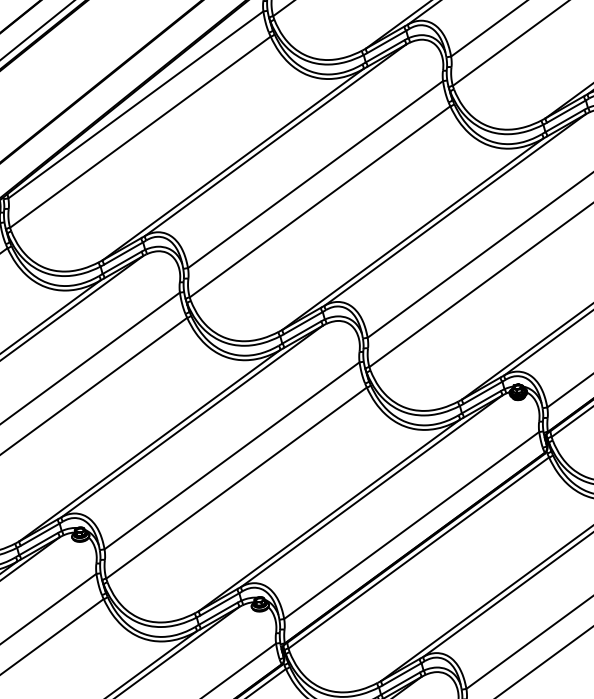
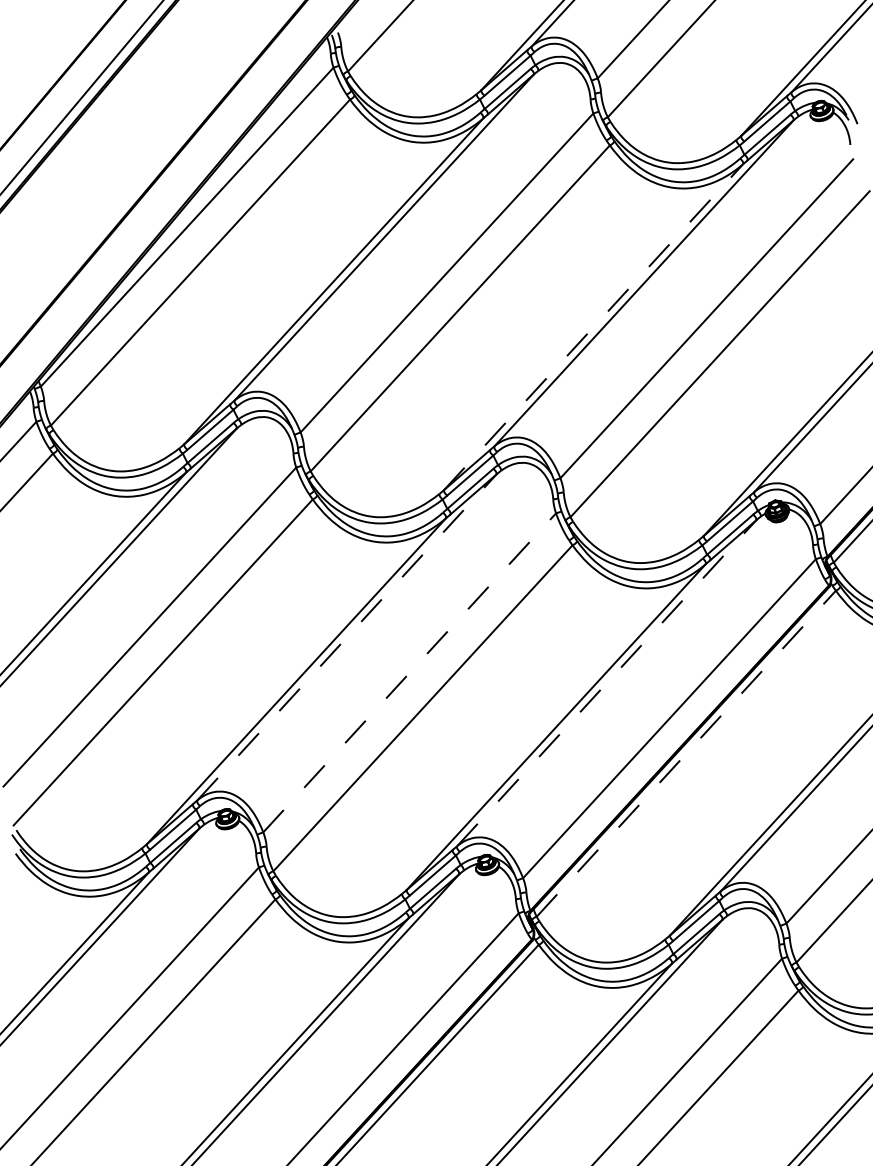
line: (412, 233) -> (593, 326), solid -> dashed
line: (192, 421) -> (347, 637), solid -> dashed
line: (232, 455) -> (410, 672), solid -> dashed
line: (372, 490) -> (607, 682), solid -> dashed
line: (418, 552) -> (686, 753), solid -> dashed

